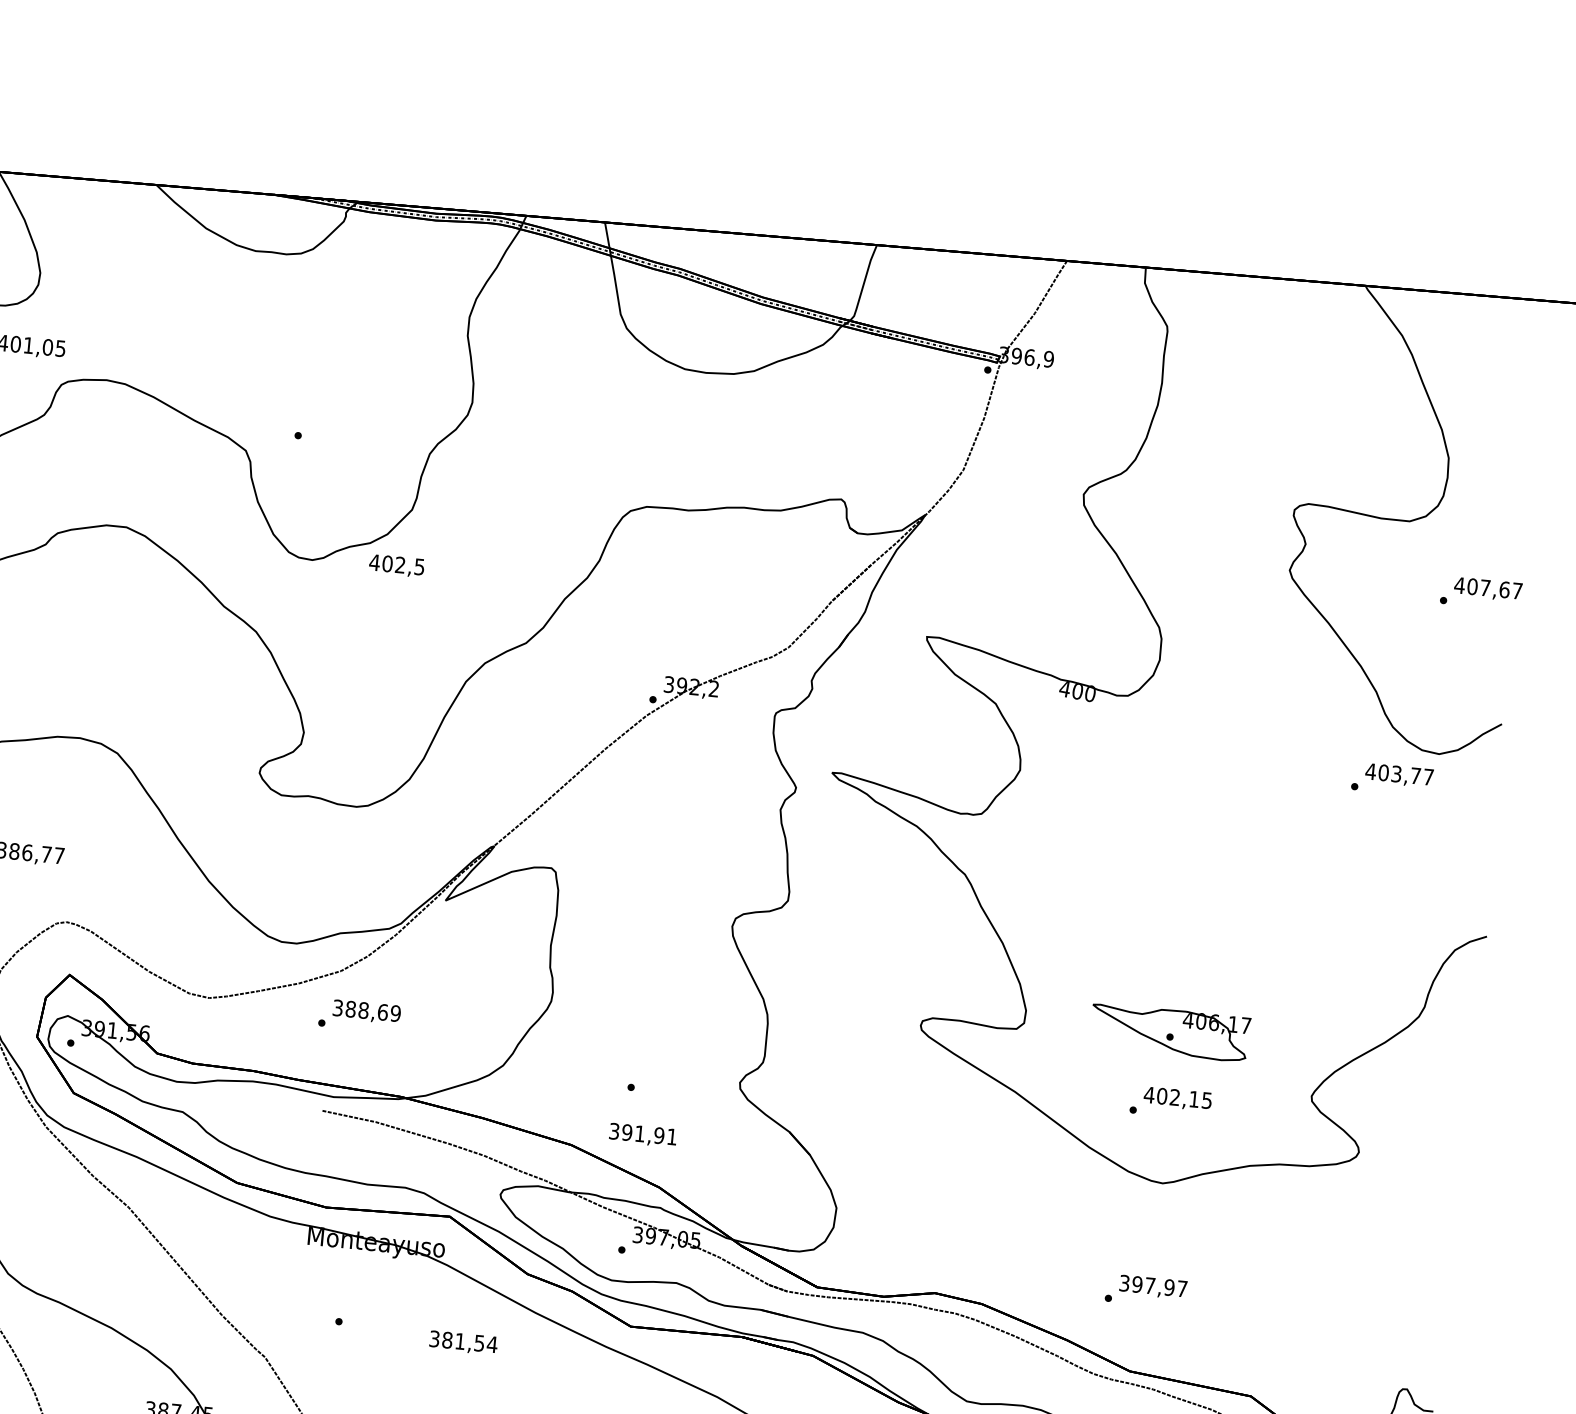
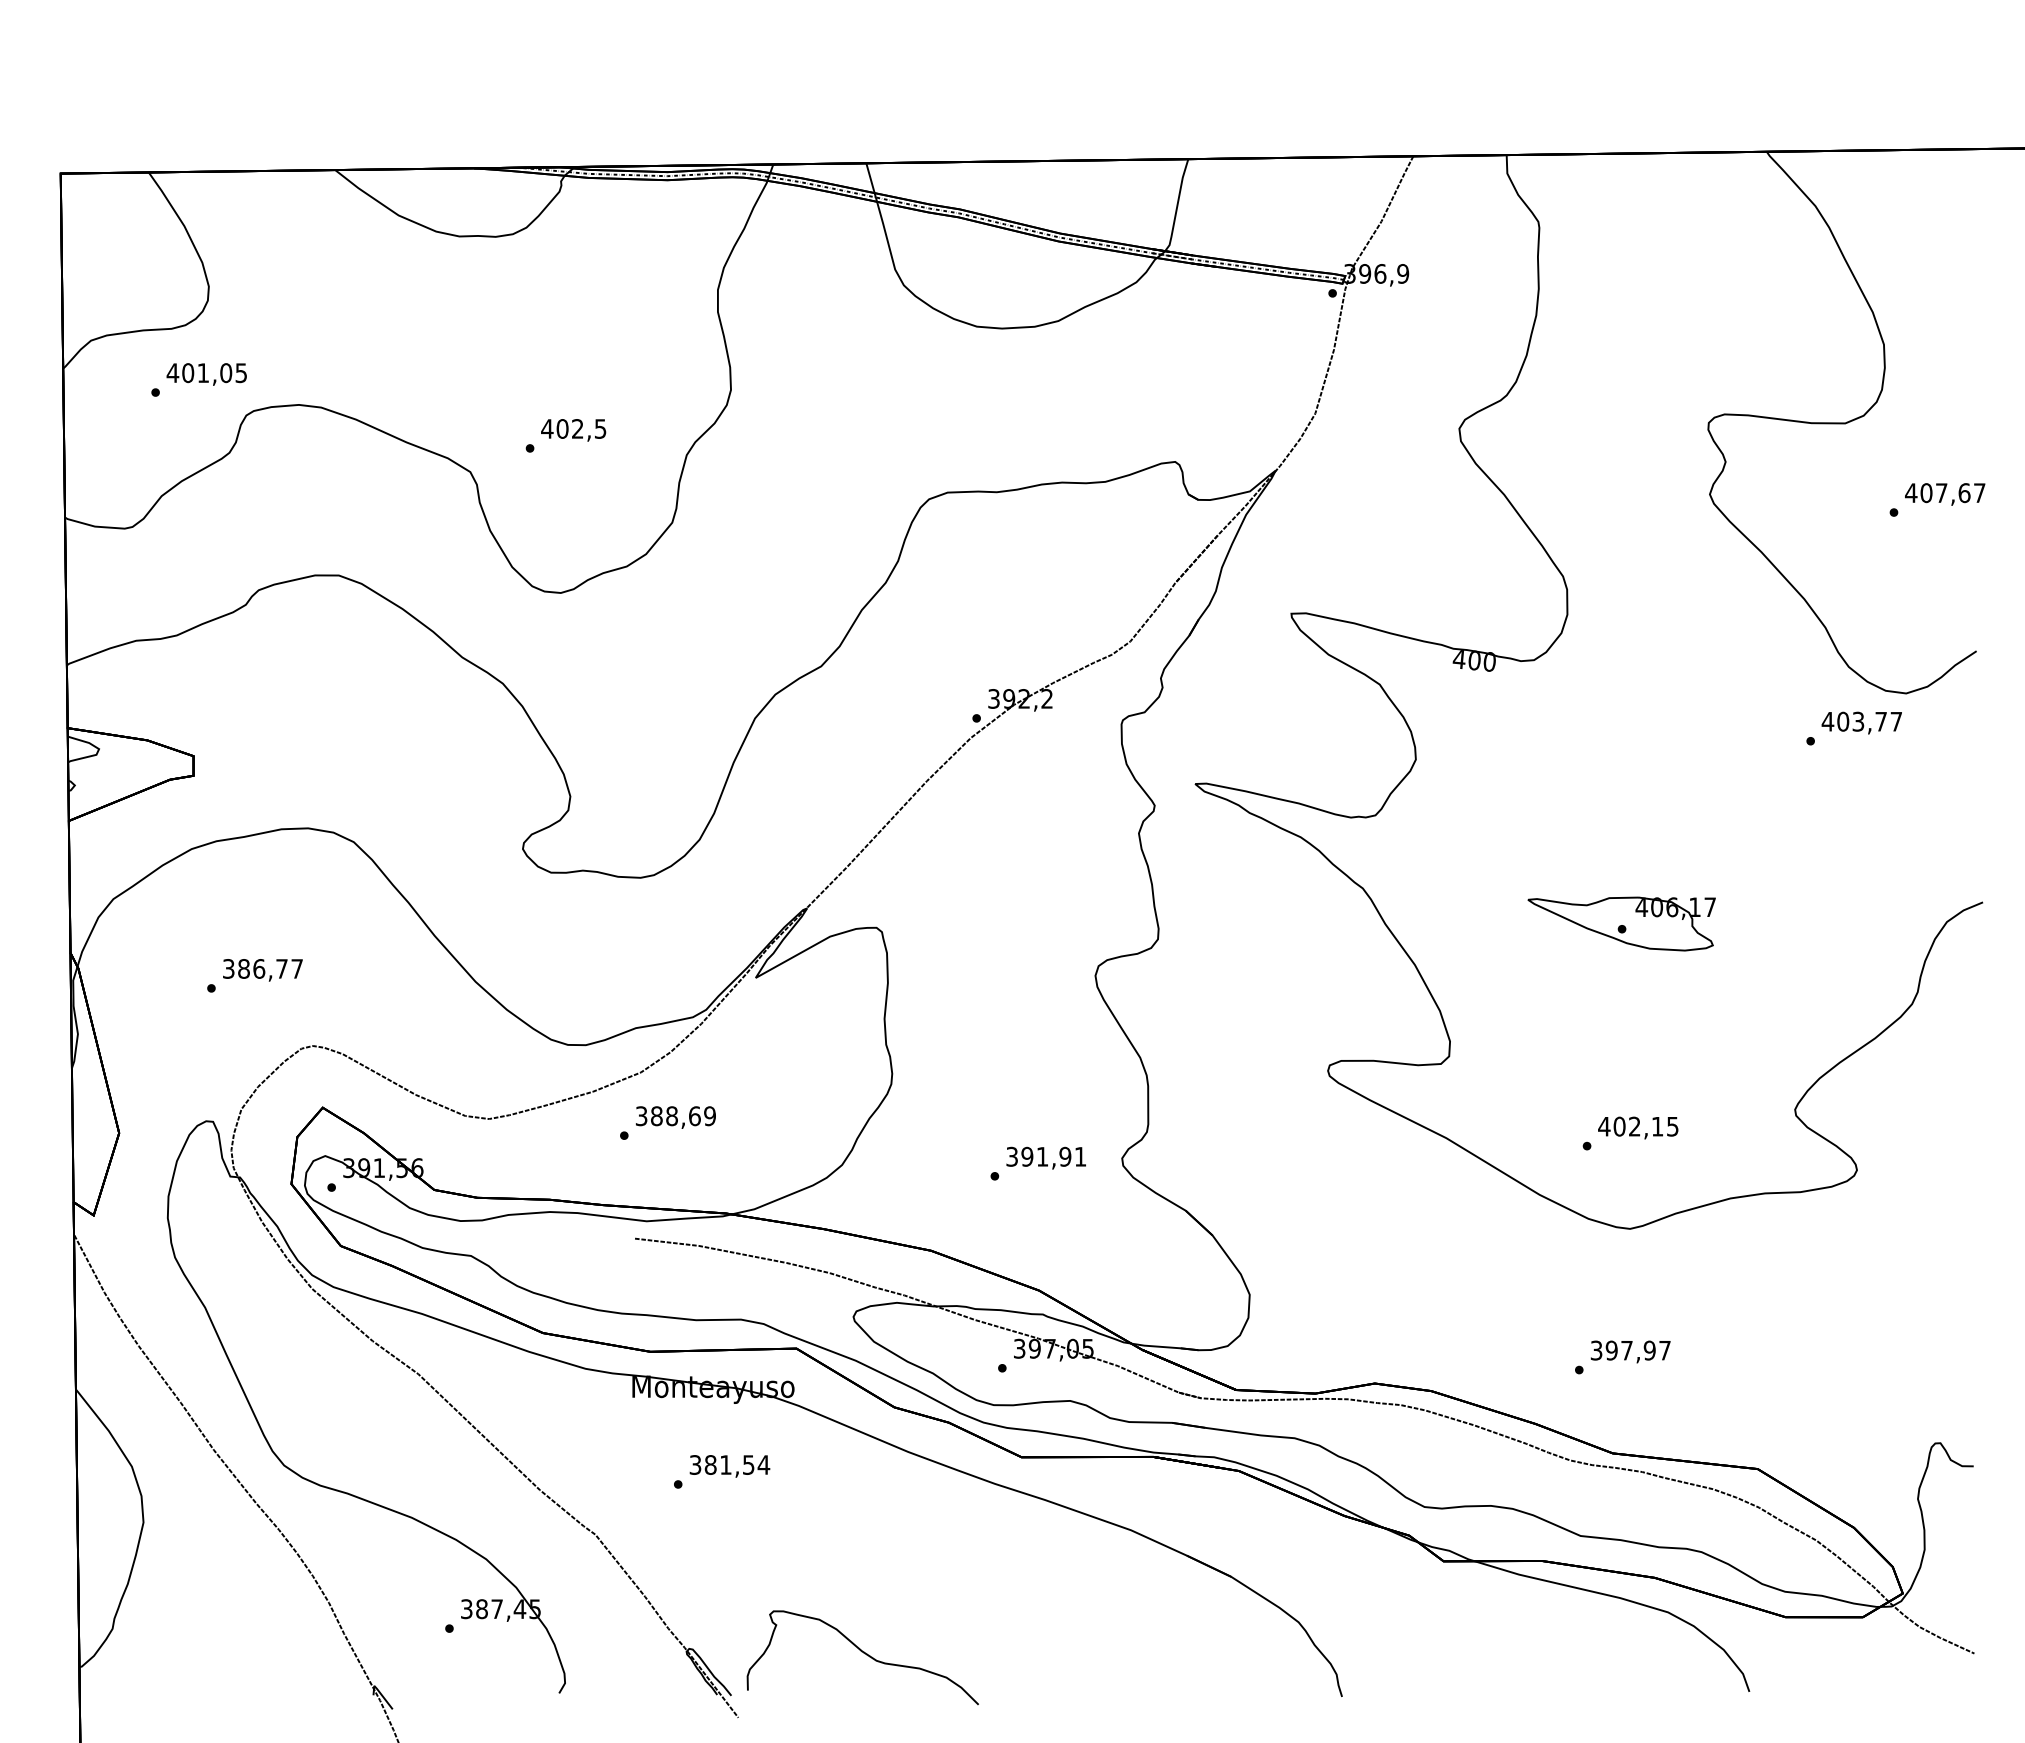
text: (396, 566) -> (573, 430), moved
part: (1169, 1032) -> (1621, 923), moved
text: (642, 1134) -> (1045, 1157), moved
text: (463, 1343) -> (729, 1466), moved

